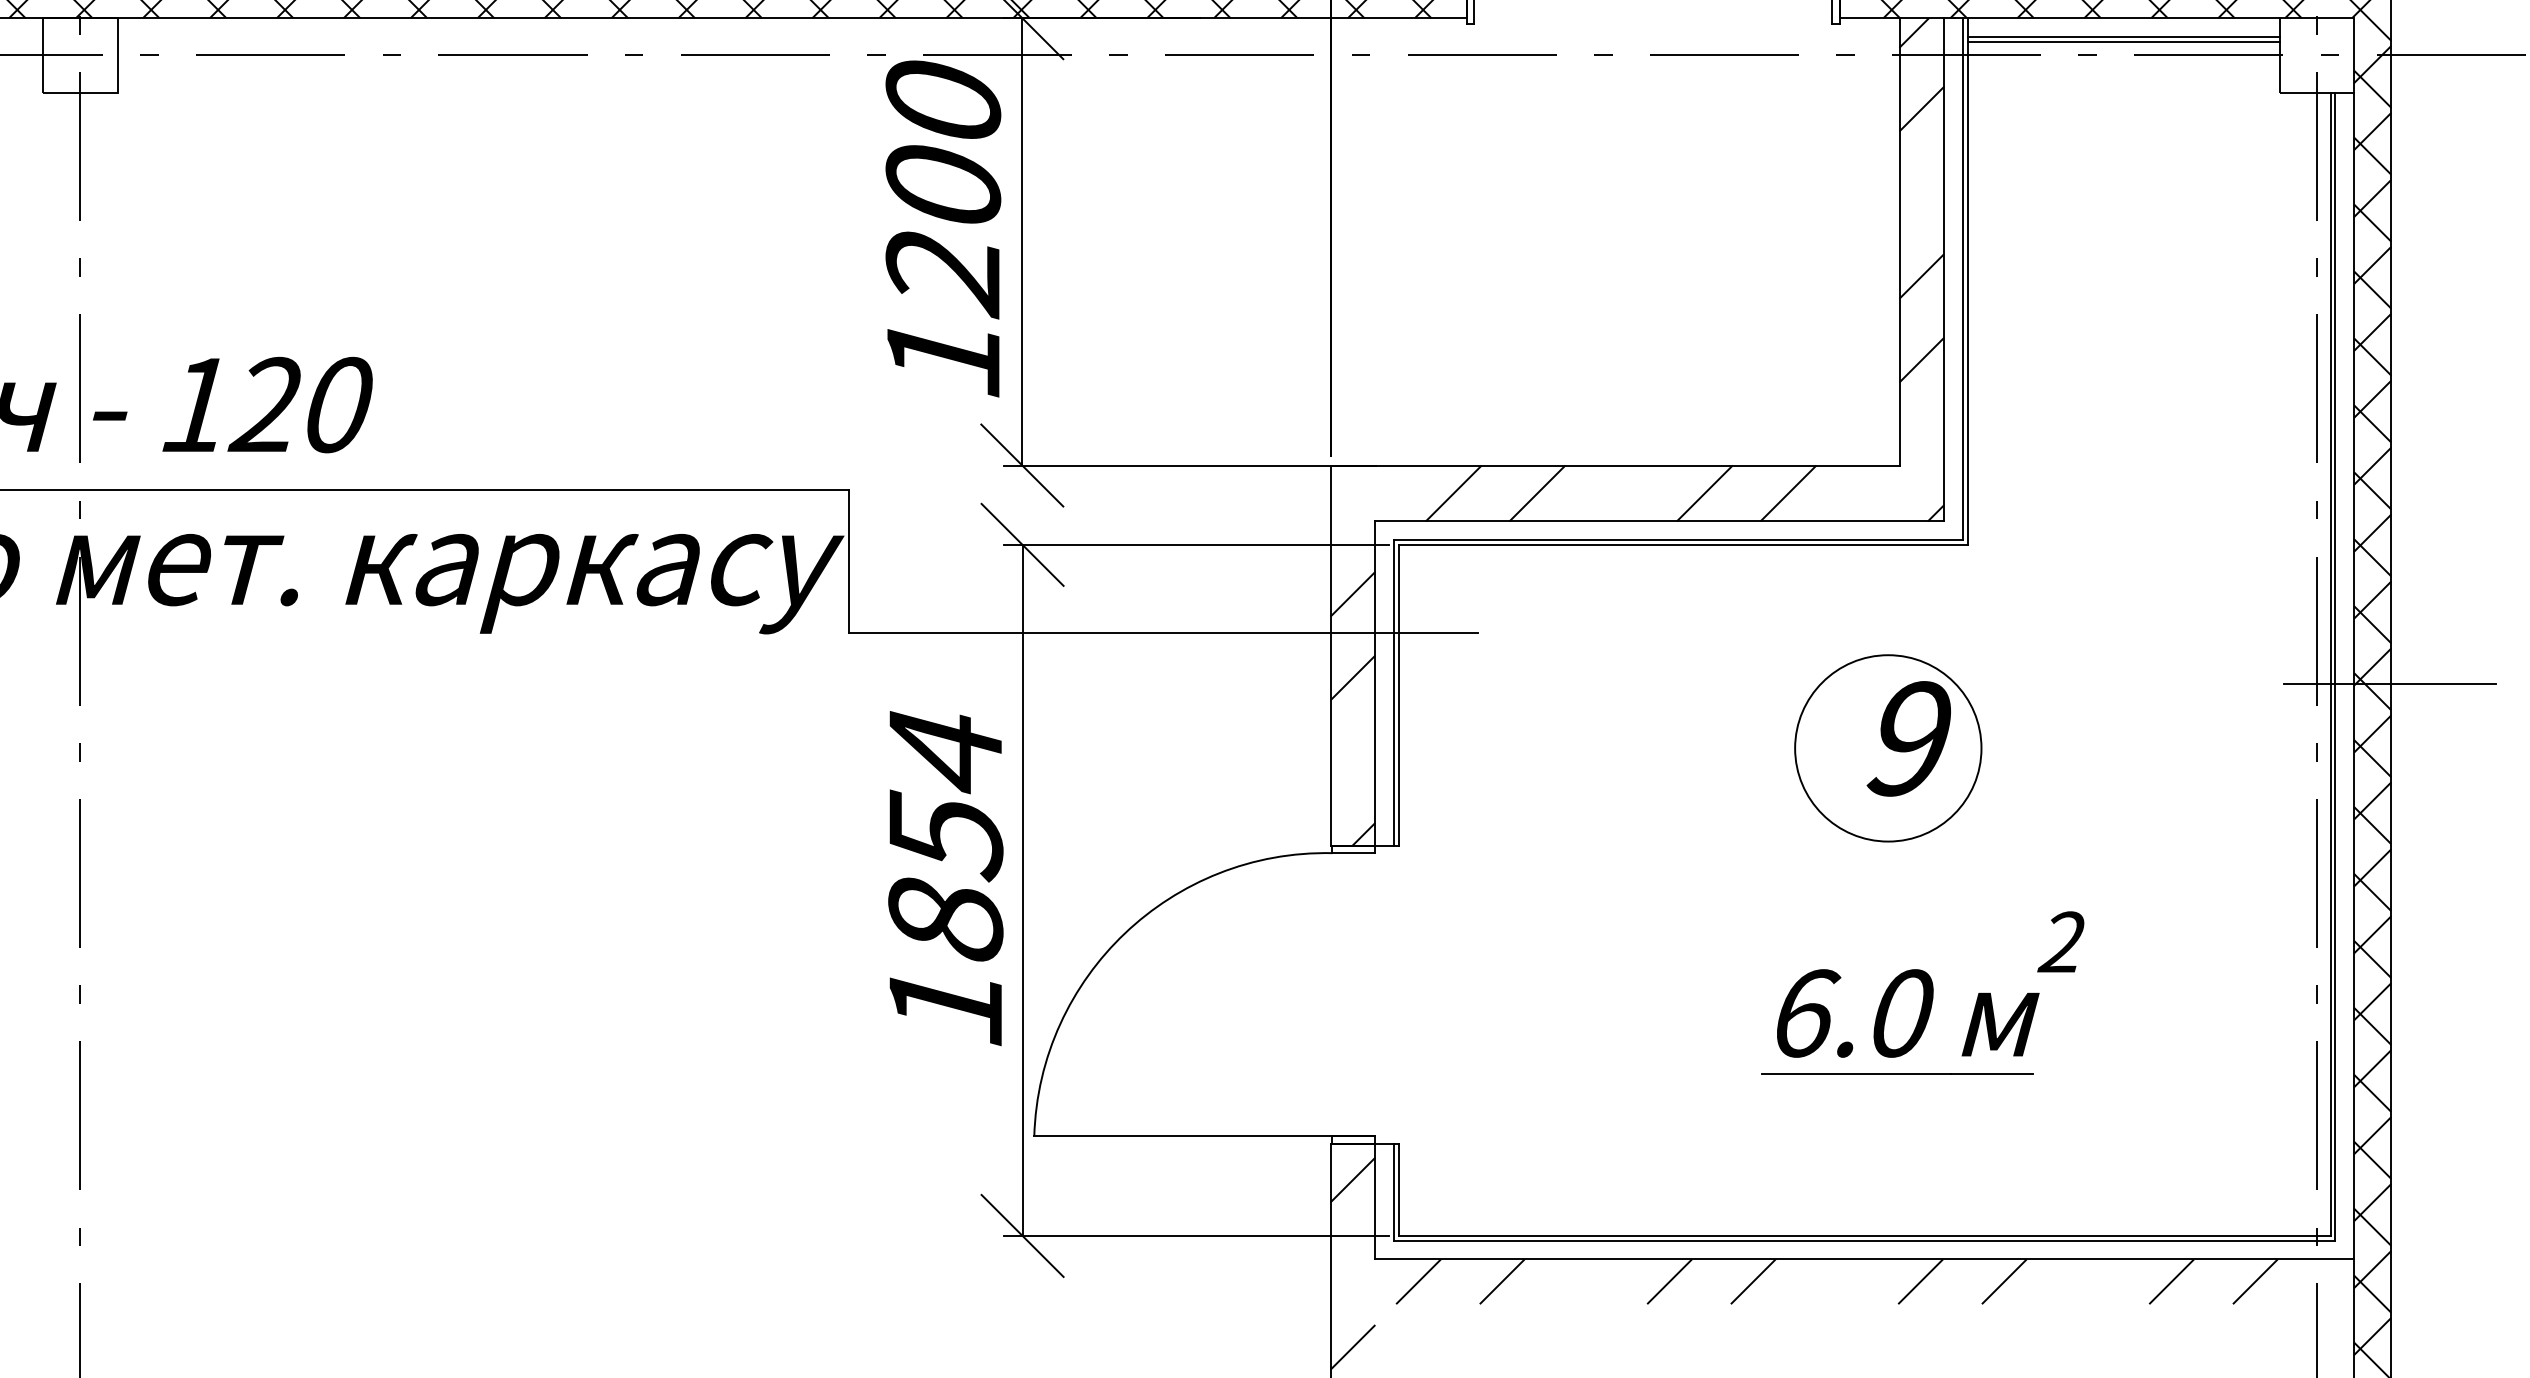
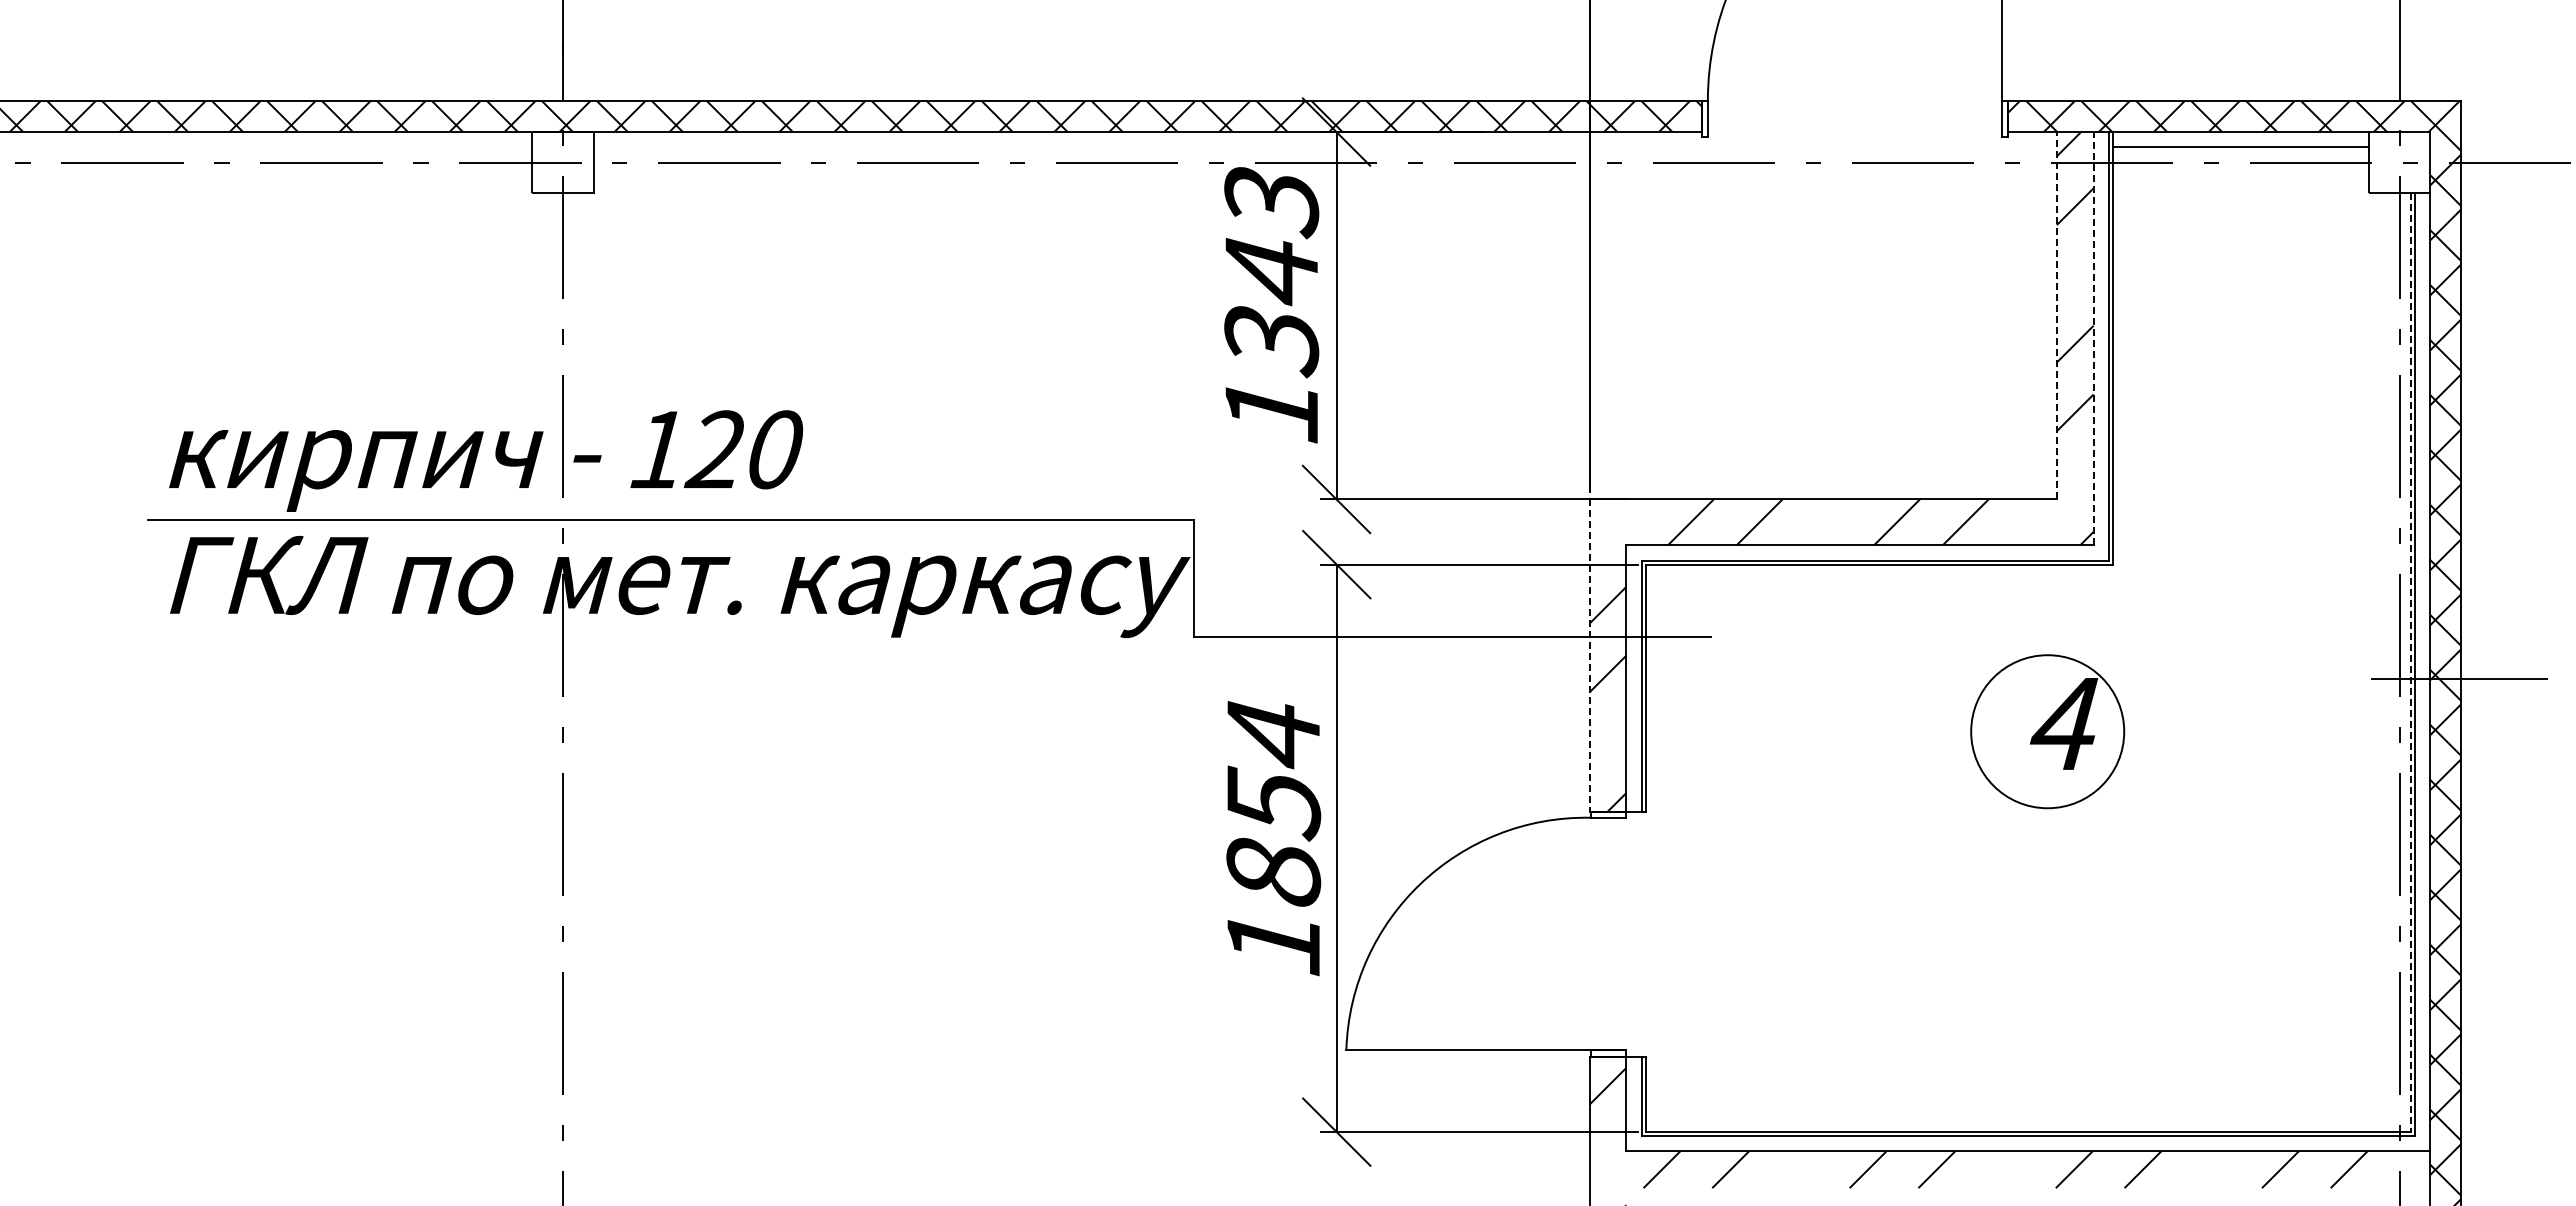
line: (2123, 41) -> (2240, 151), removed
text: (943, 189) -> (1271, 272), 1200 -> 1343
line: (1899, 241) -> (2056, 315), solid -> dashed
line: (1944, 269) -> (2093, 338), solid -> dashed
line: (1330, 656) -> (1589, 656), solid -> dashed
line: (2330, 665) -> (2410, 663), solid -> dashed
text: (1908, 738) -> (2064, 723), 9 -> 4
part: (1922, 992) -> (2075, 932), removed

